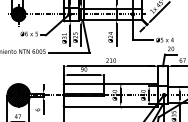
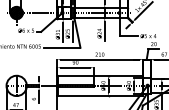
hatch: (18, 95) -> (16, 86), removed

